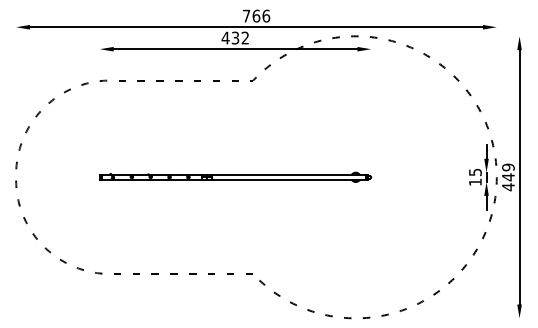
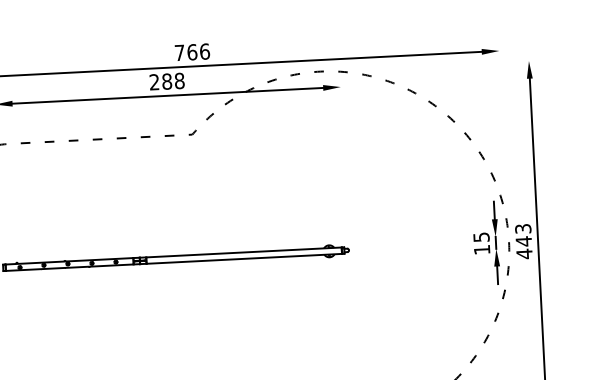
text: (235, 37) -> (167, 80), 432 -> 288
text: (508, 167) -> (523, 228), 449 -> 443

